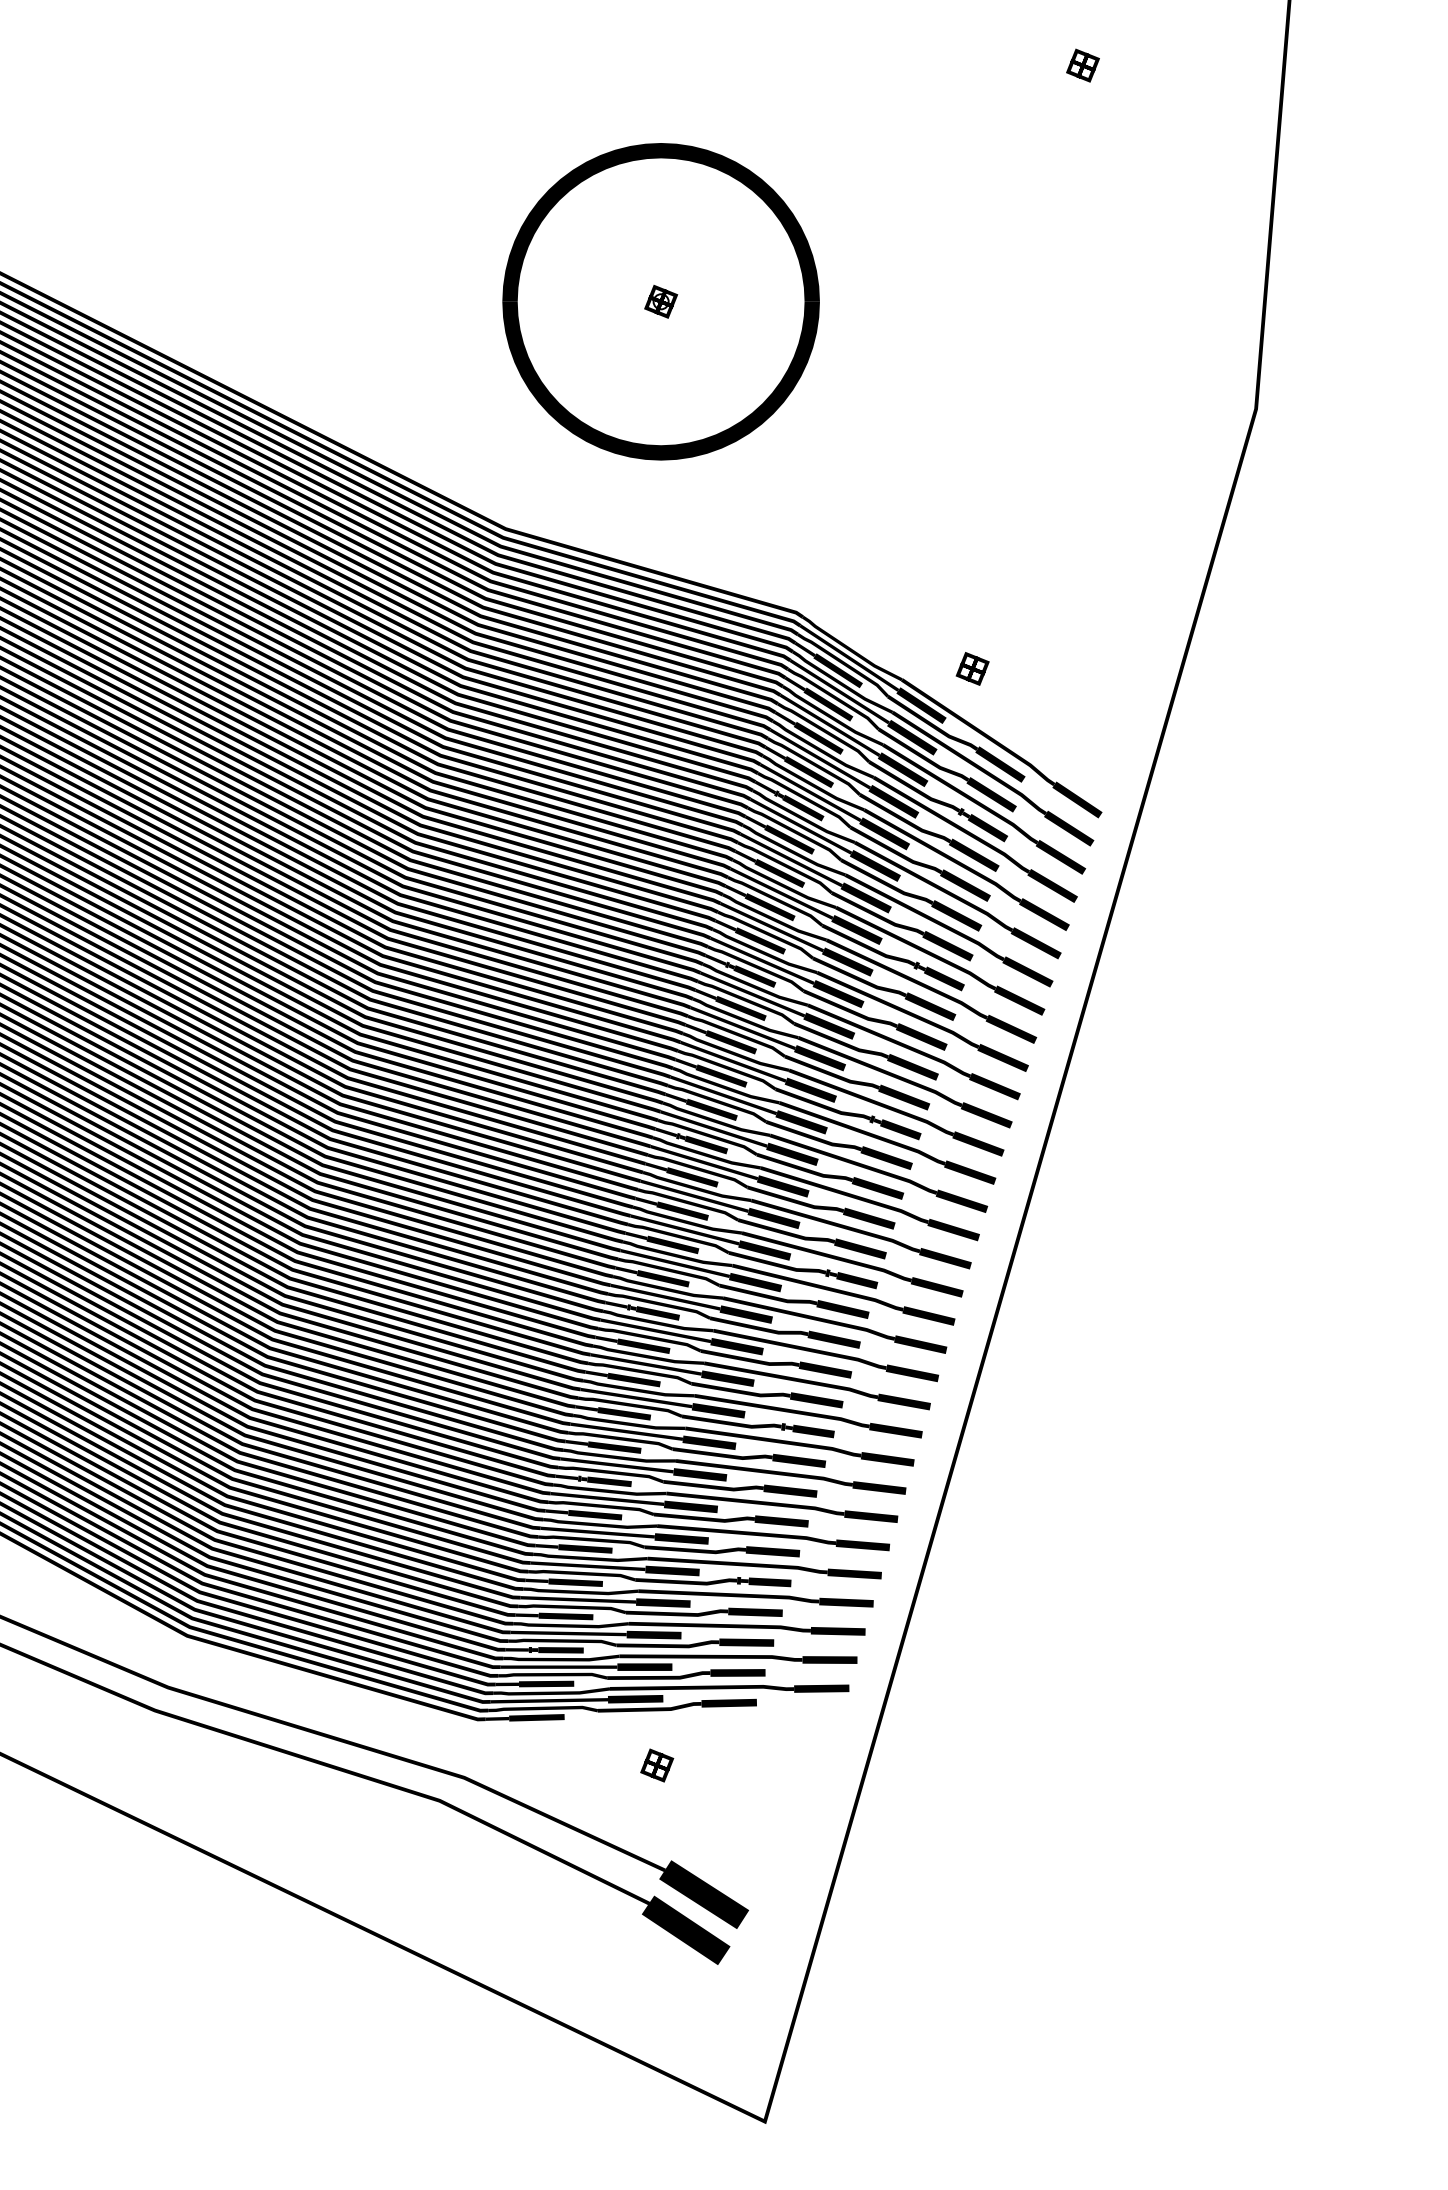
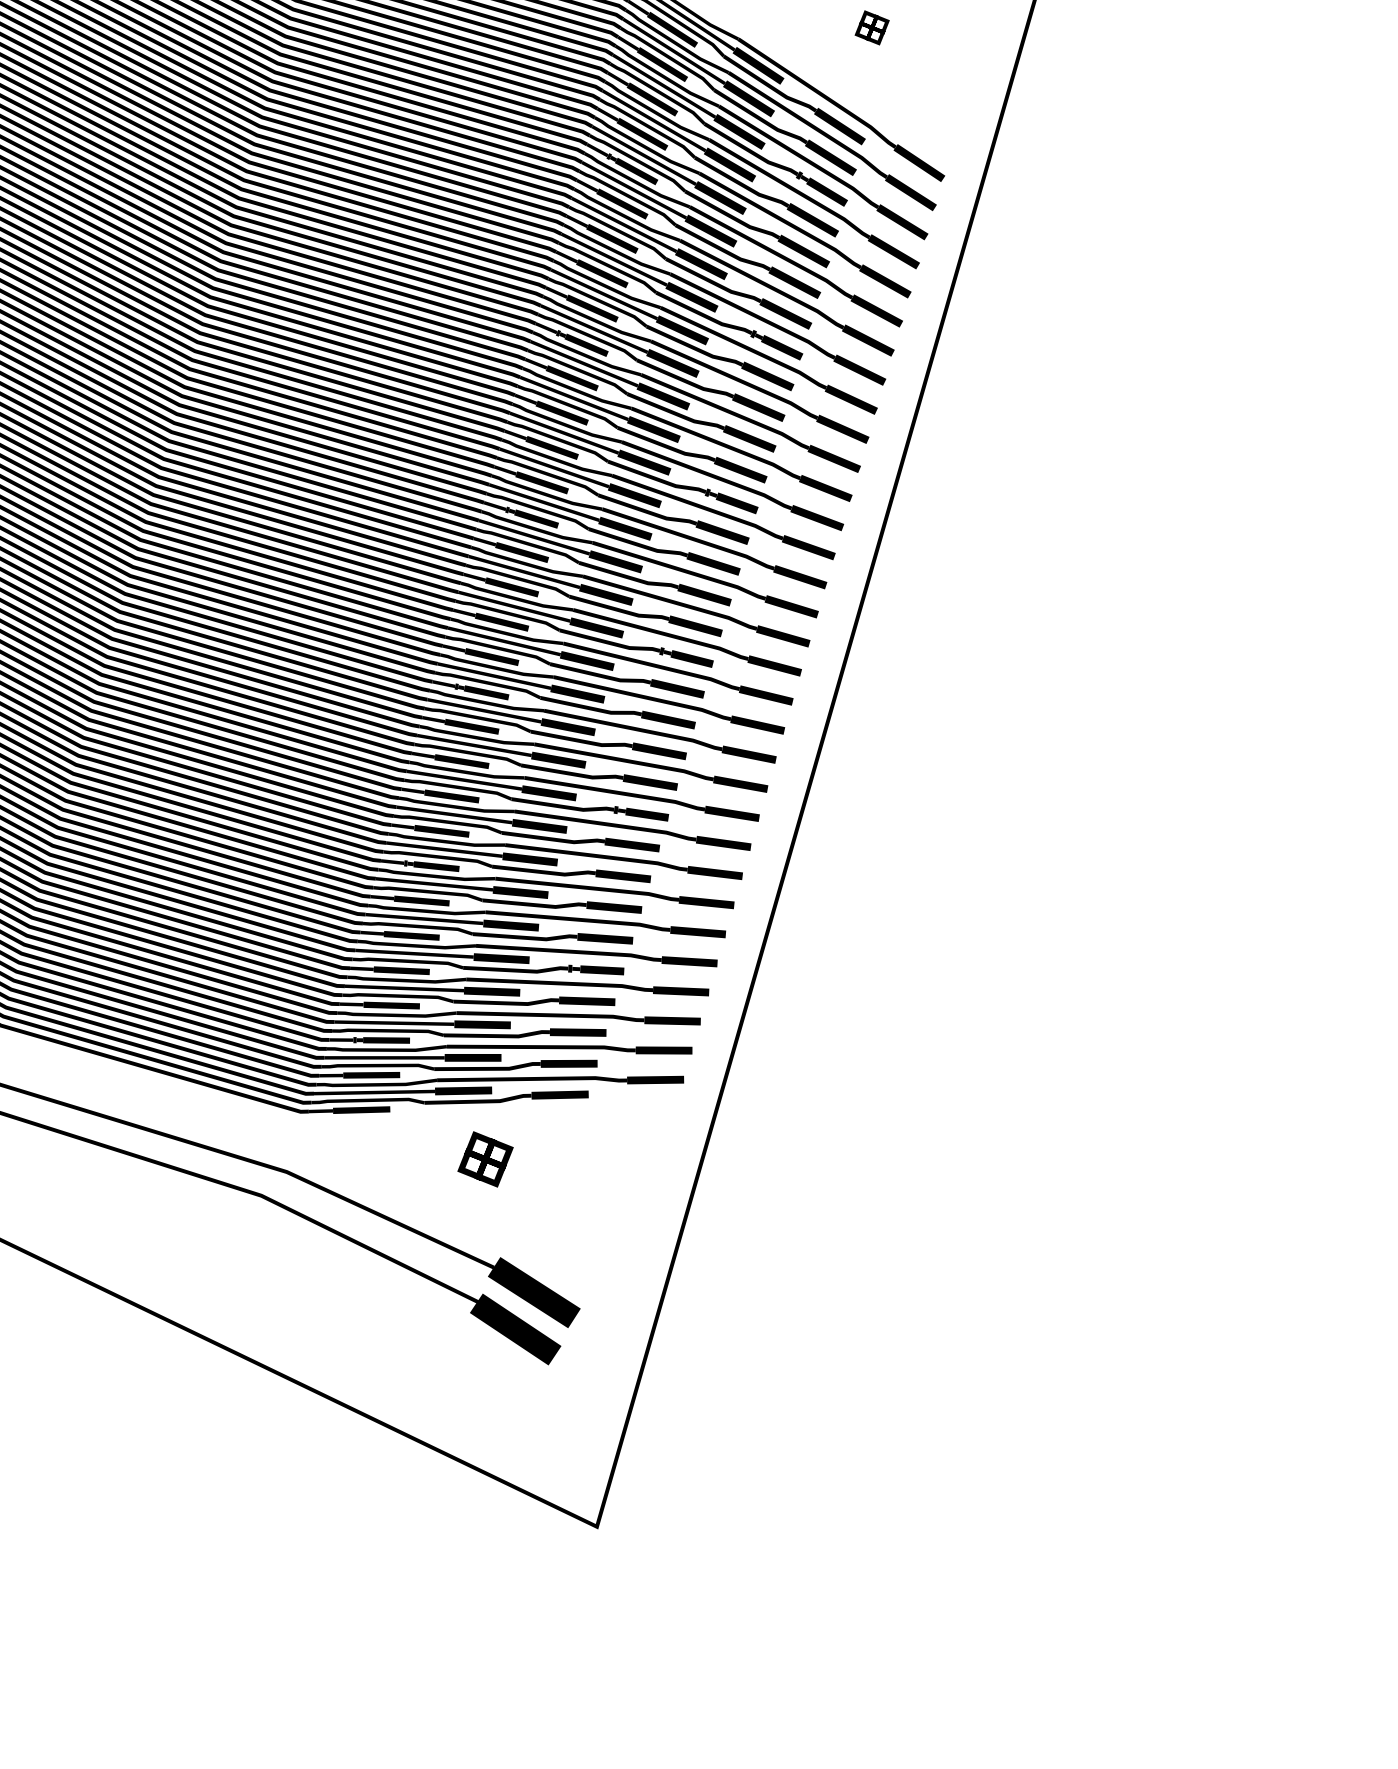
part: (972, 668) -> (872, 27), moved
part: (657, 1765) -> (486, 1159), size x1.6

